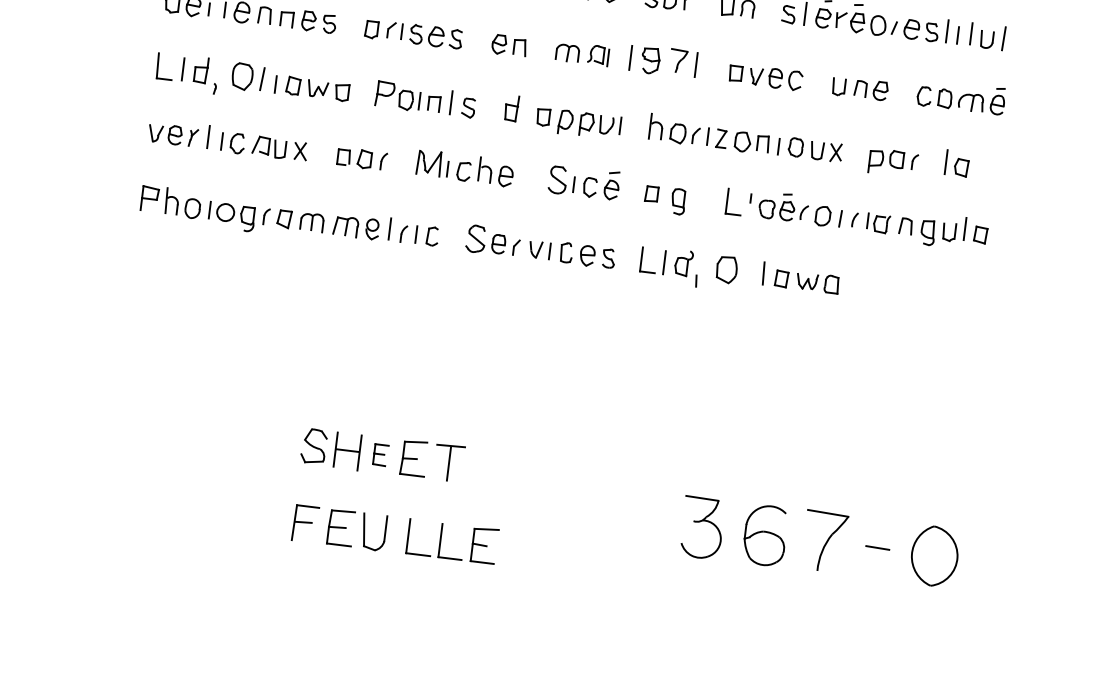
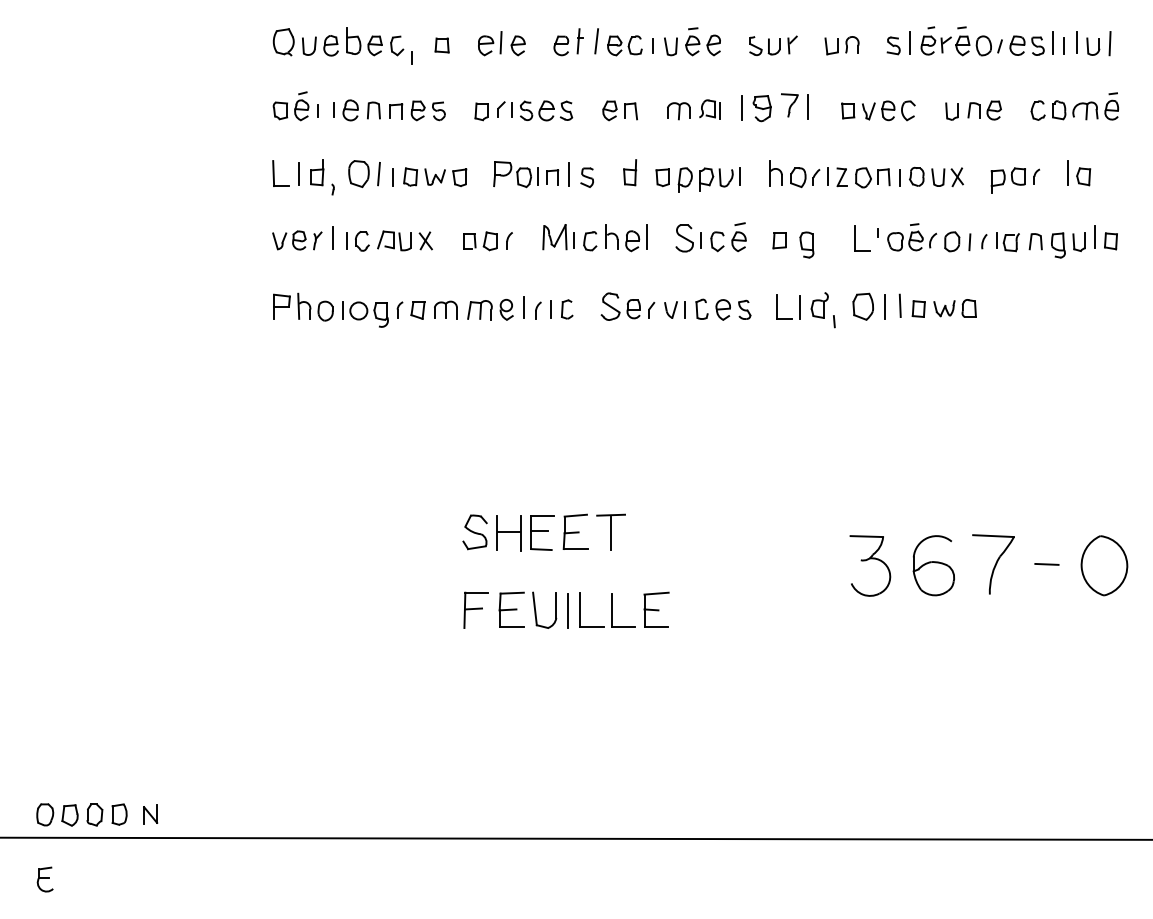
line: (521, 174) -> (647, 237), added
line: (747, 272) -> (884, 306), added
part: (380, 454) -> (542, 532), size x1.67
line: (397, 535) -> (568, 610), added

